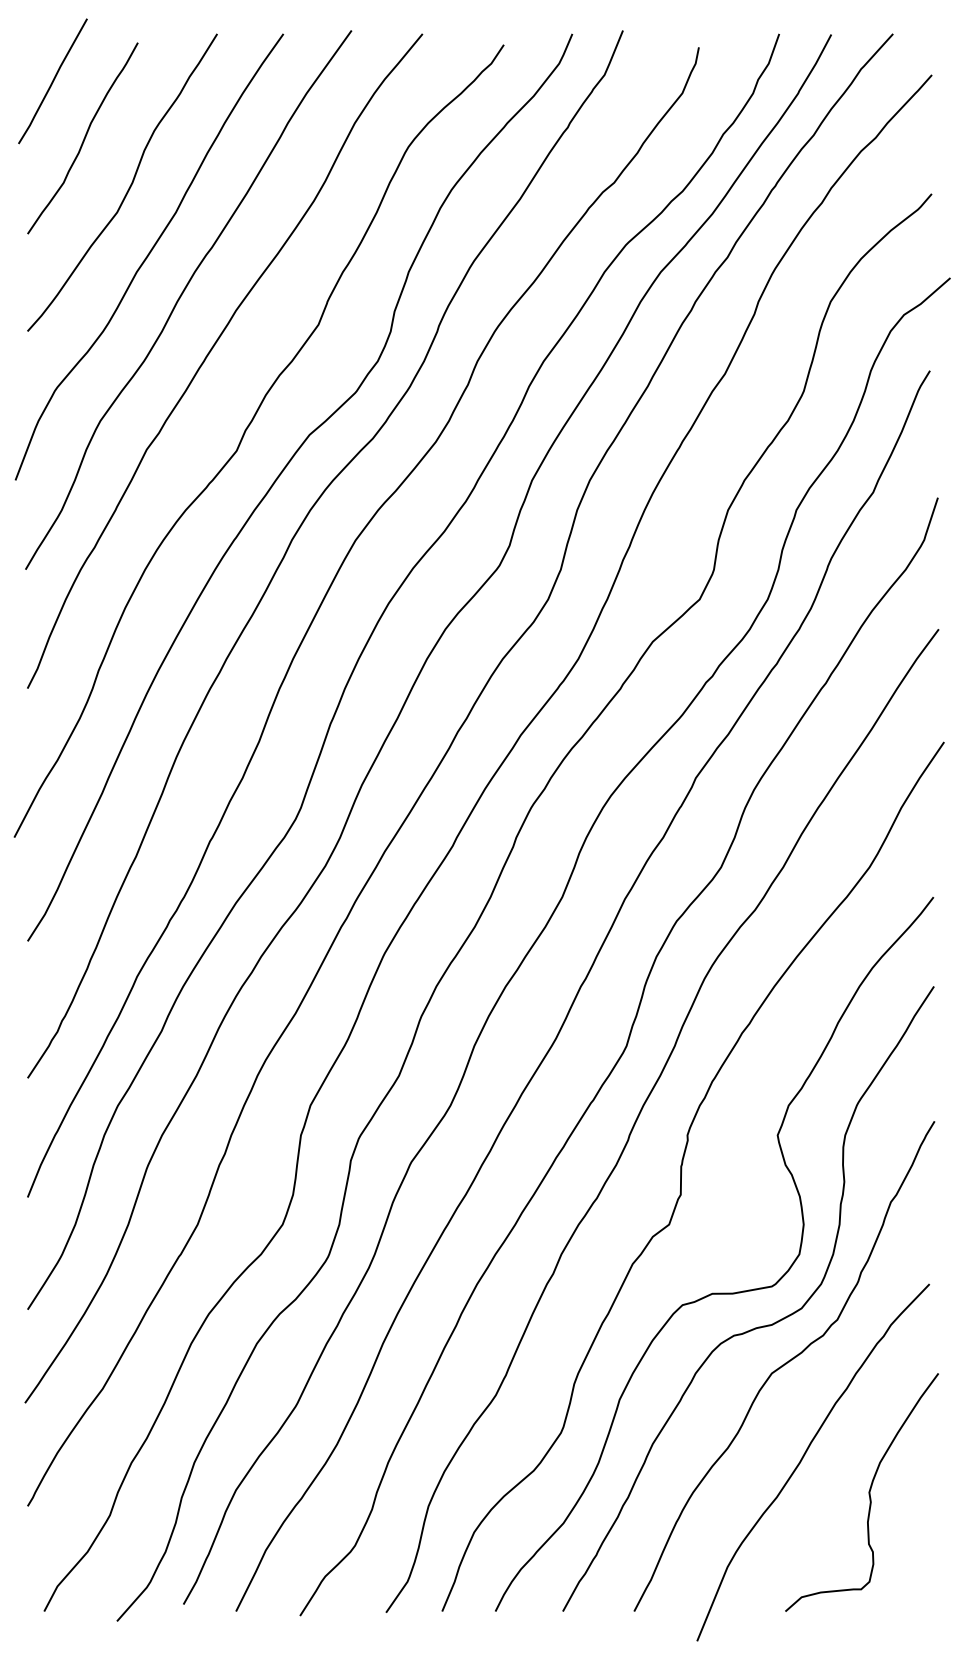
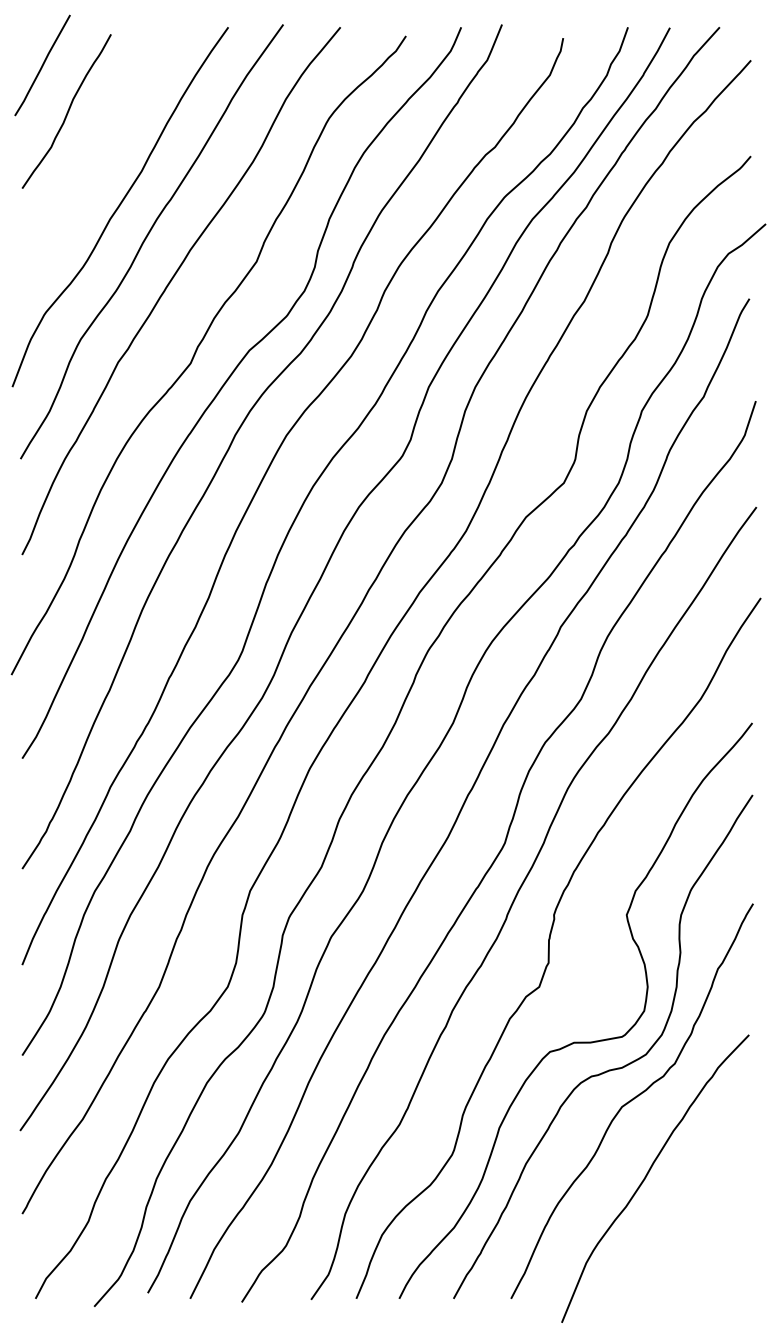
curve: (129, 185) -> (104, 149), removed
curve: (867, 1492) -> (699, 1202), removed

